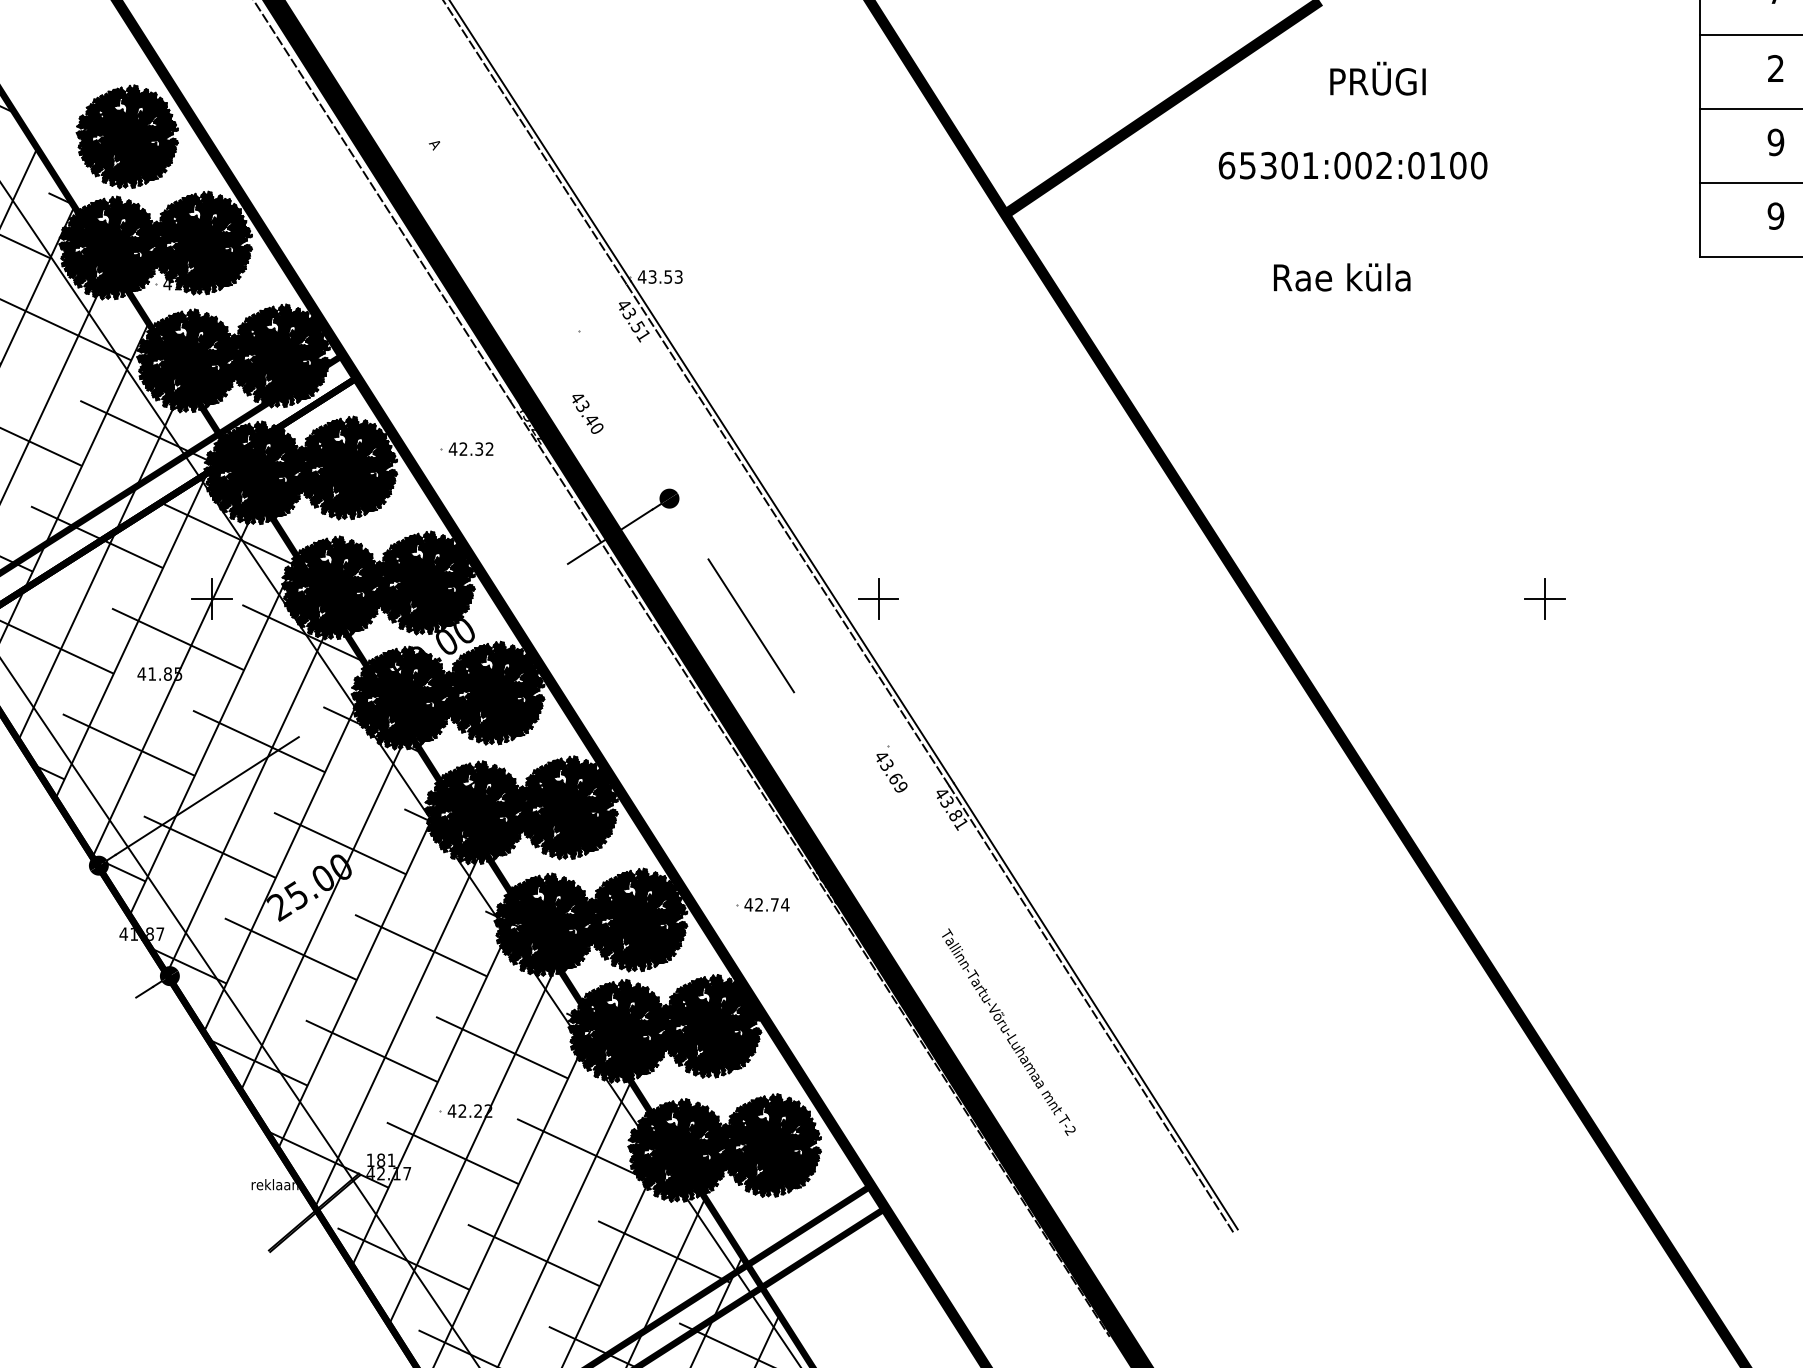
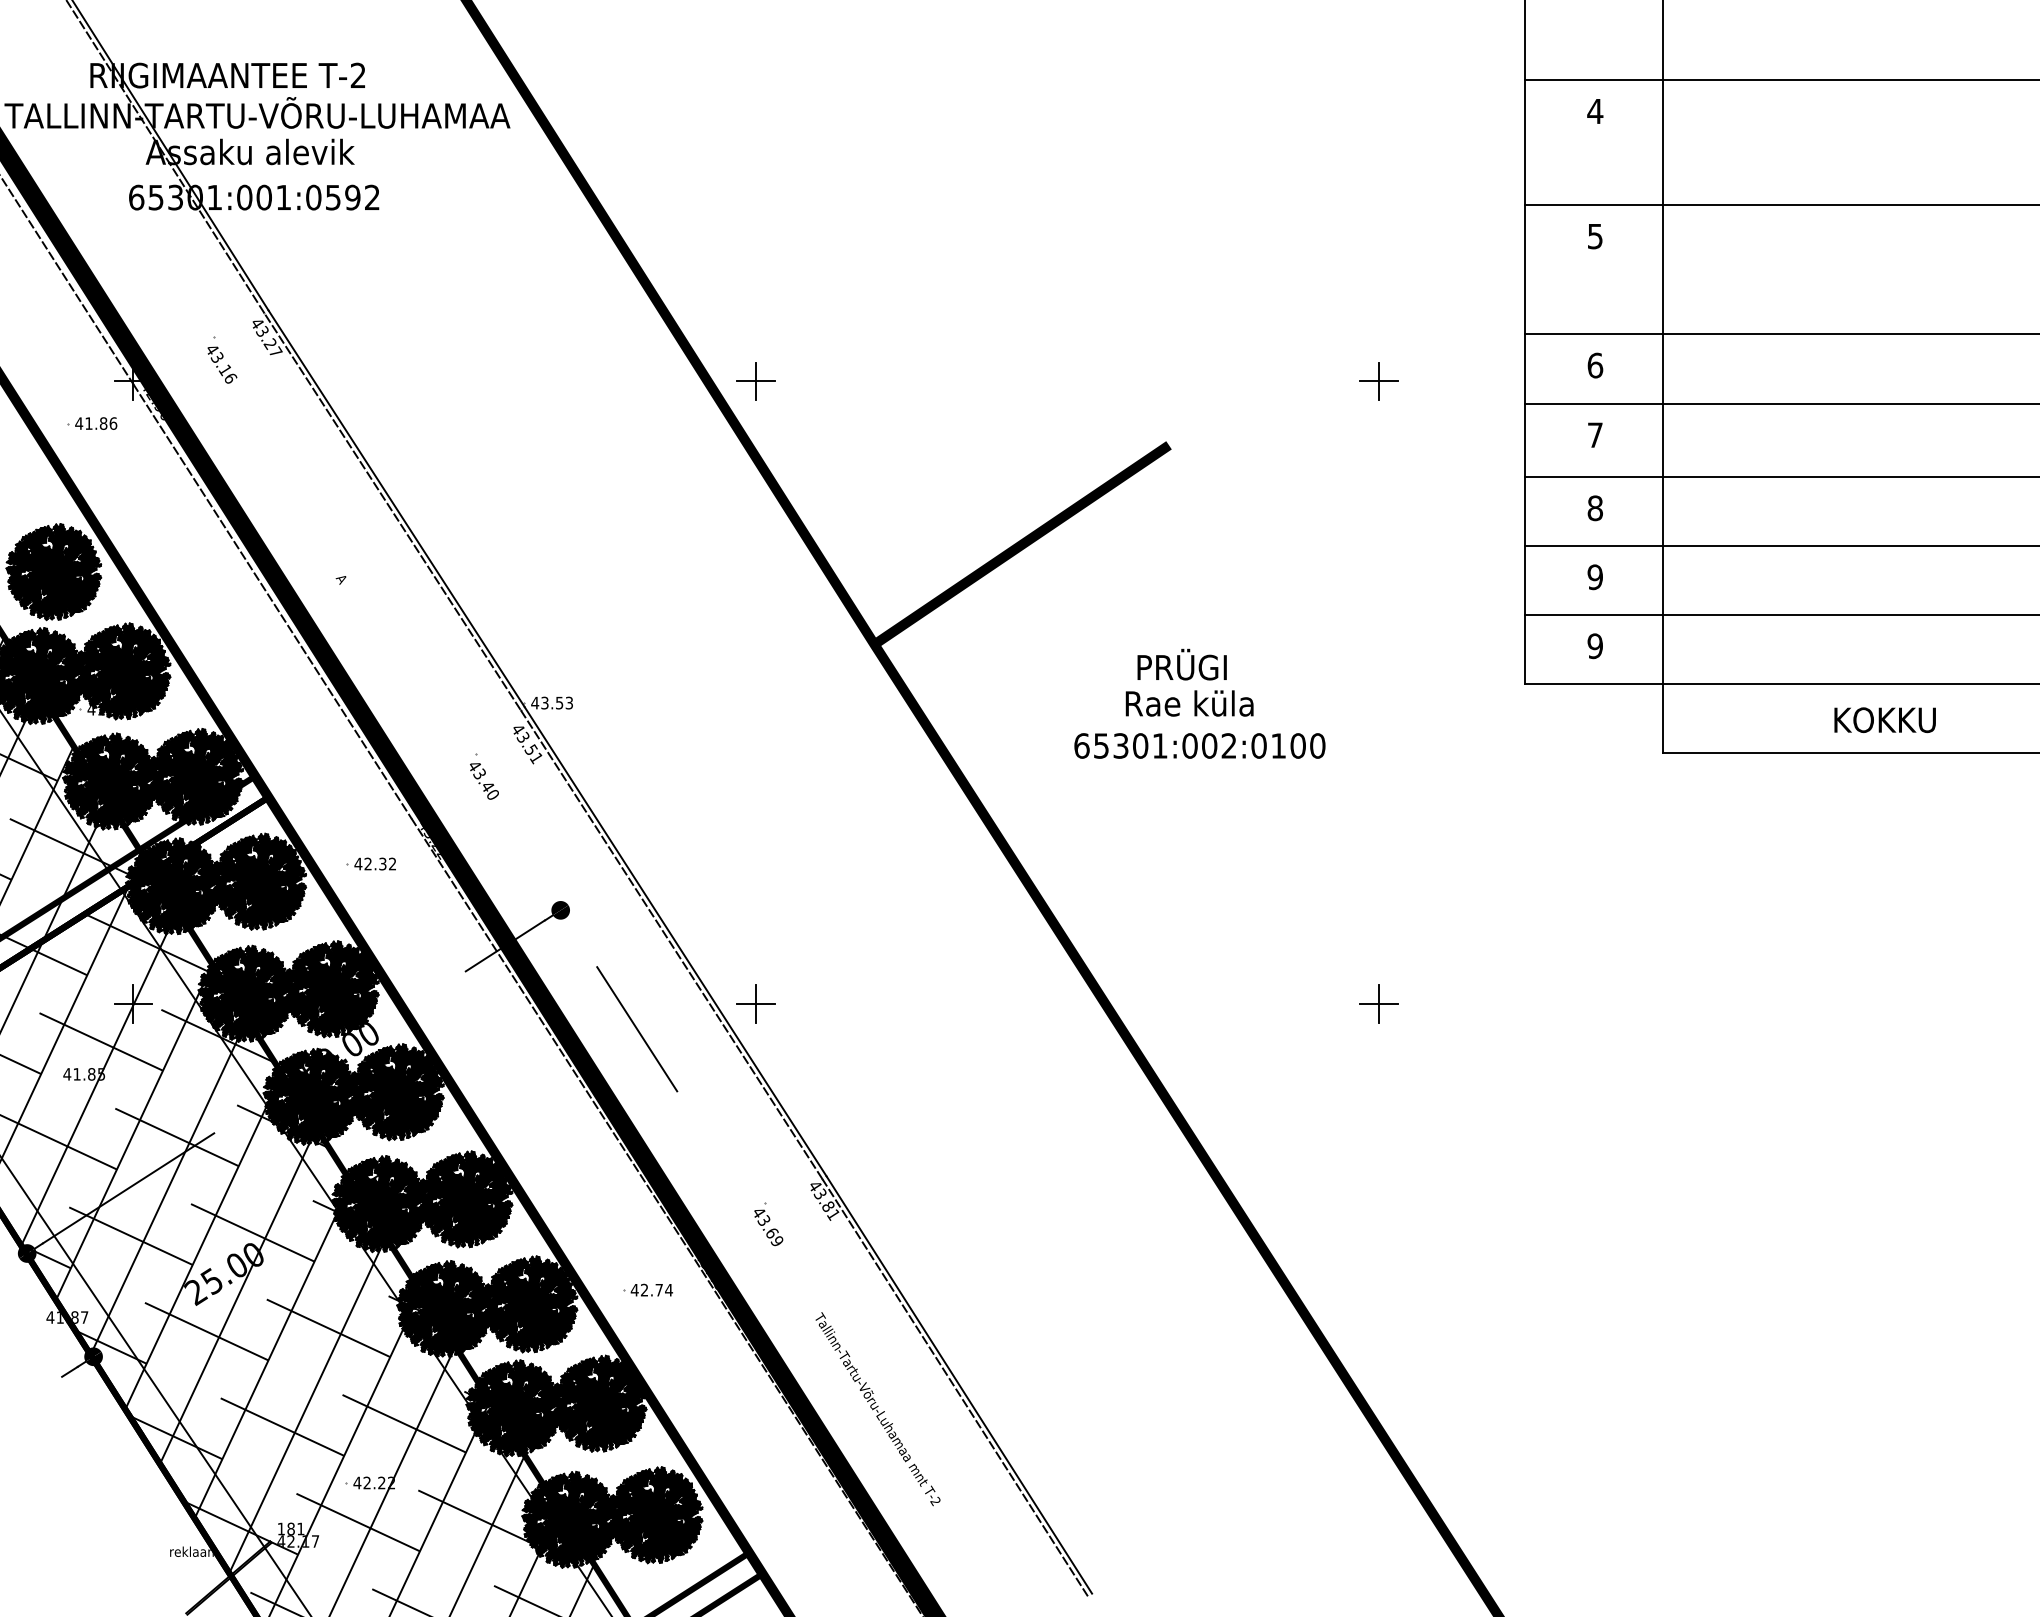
text: (1775, 68) -> (1594, 508), 2 -> 8
text: (1377, 78) -> (1181, 664), moved
text: (1352, 165) -> (1199, 745), moved
text: (587, 414) -> (484, 781), moved
part: (891, 769) -> (768, 1224), moved

